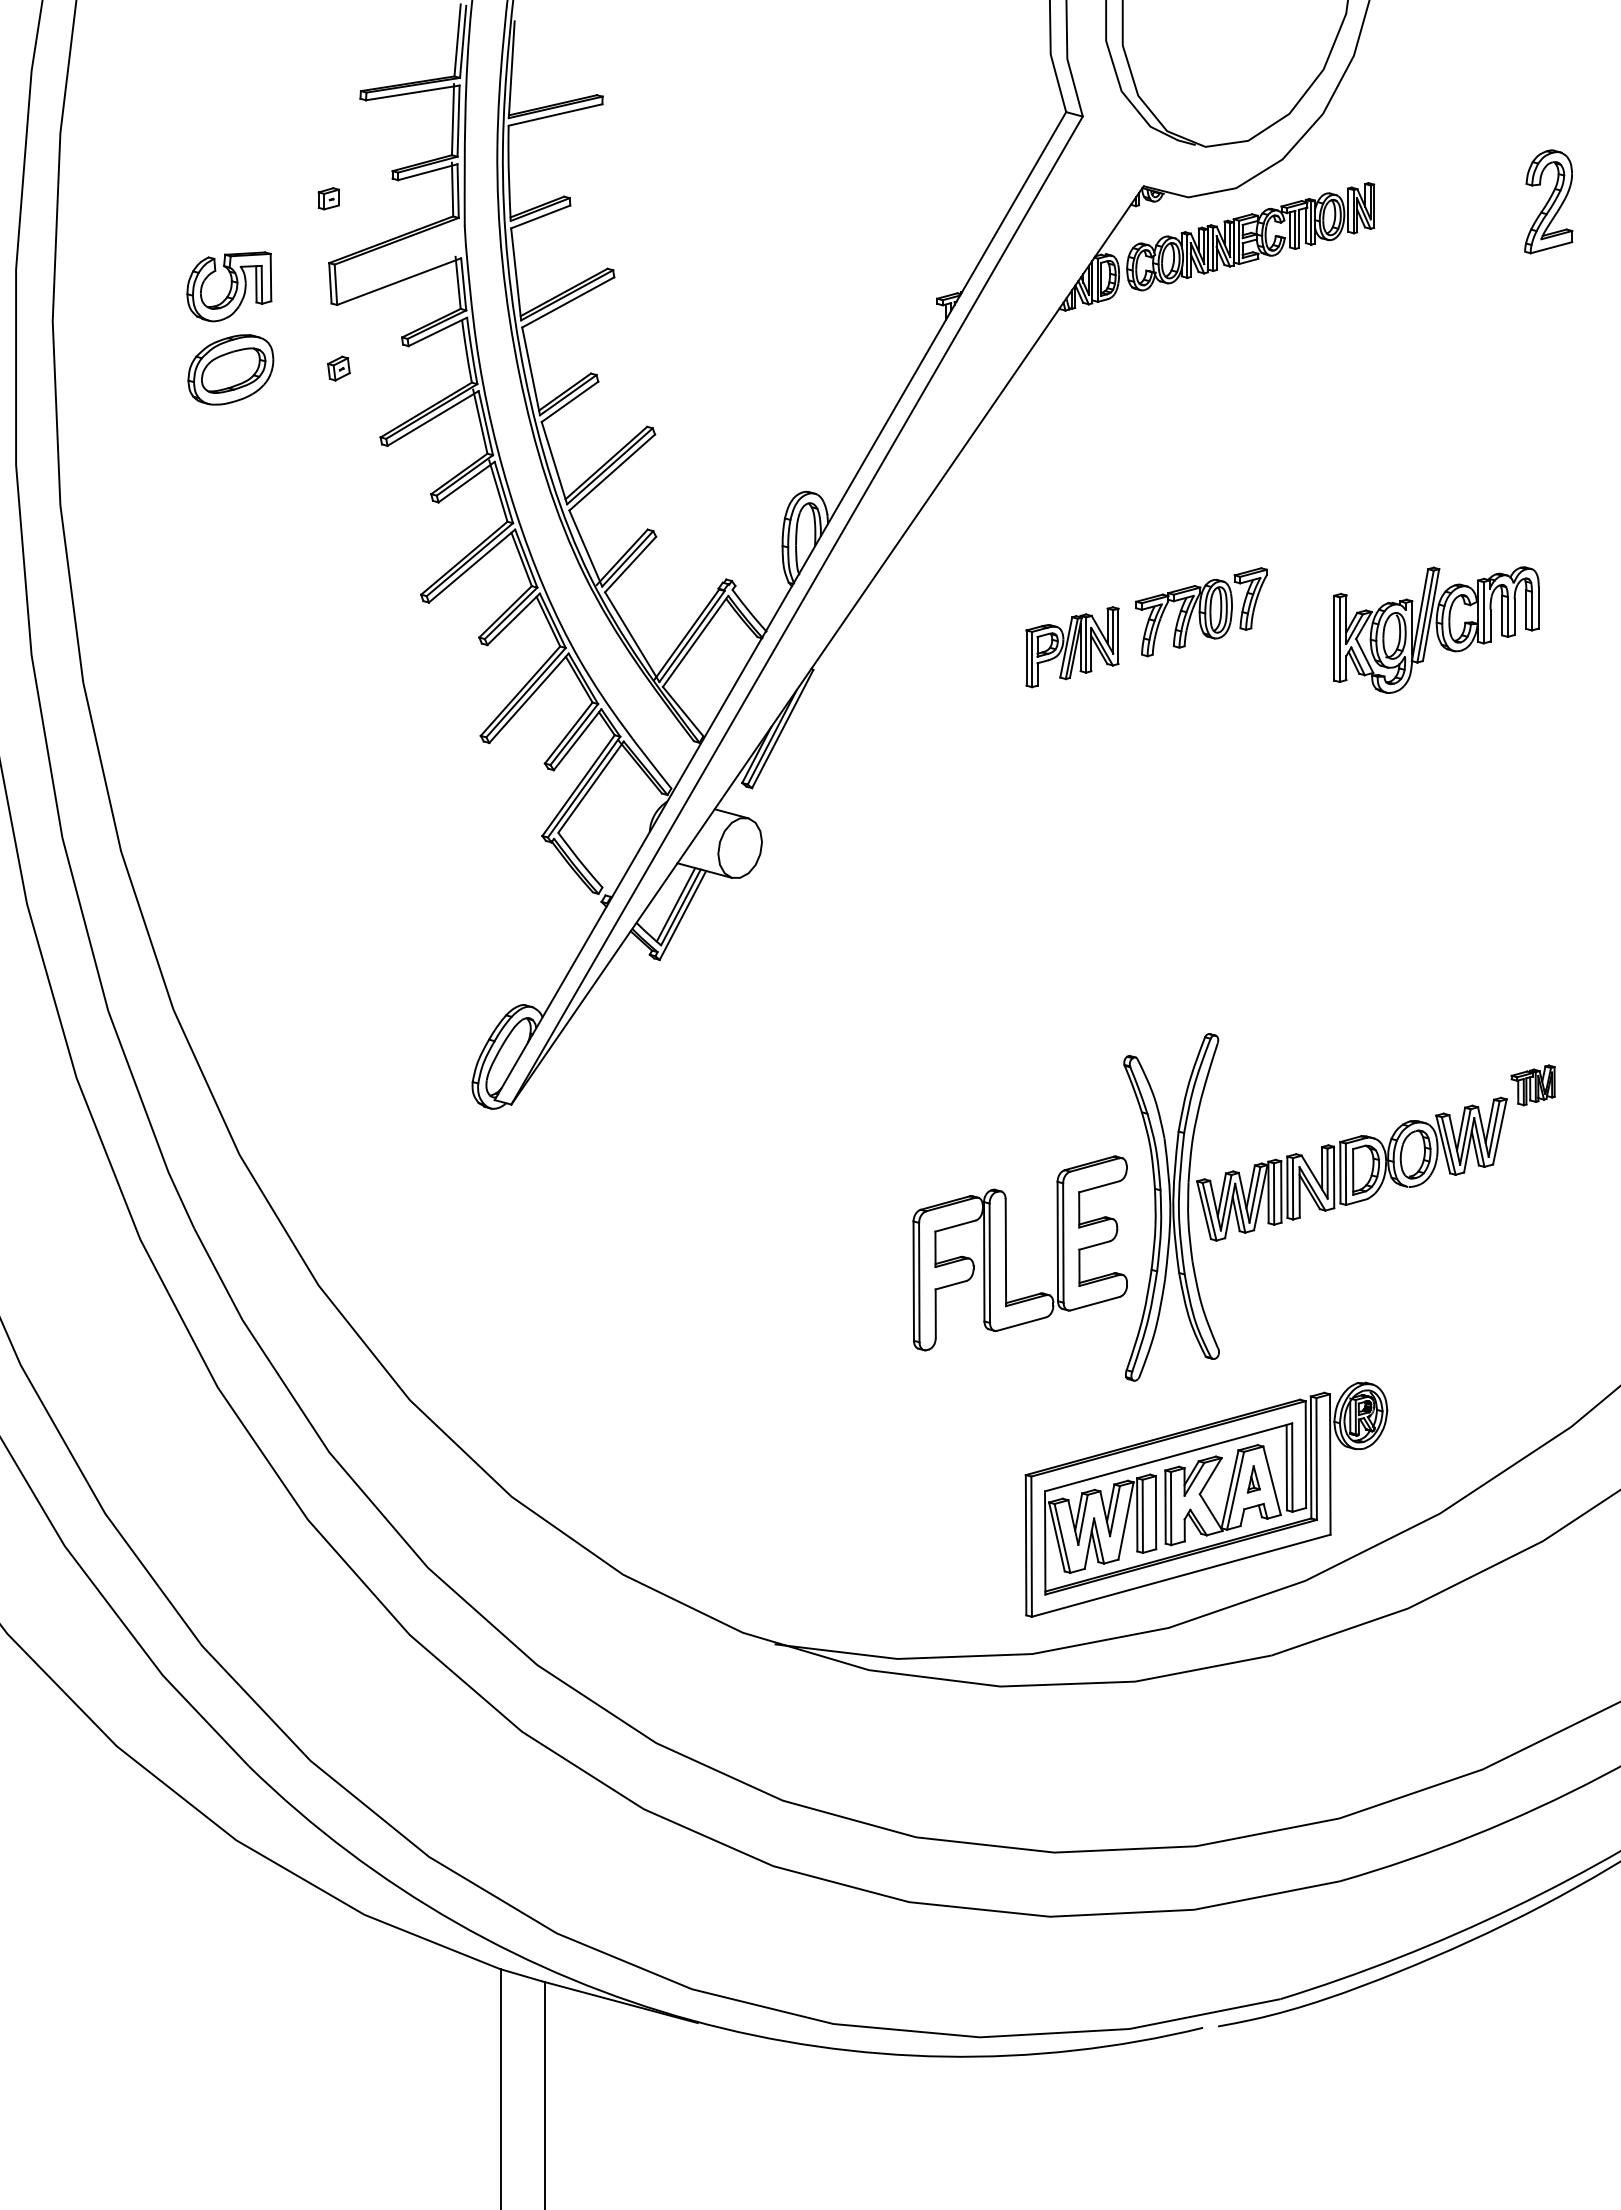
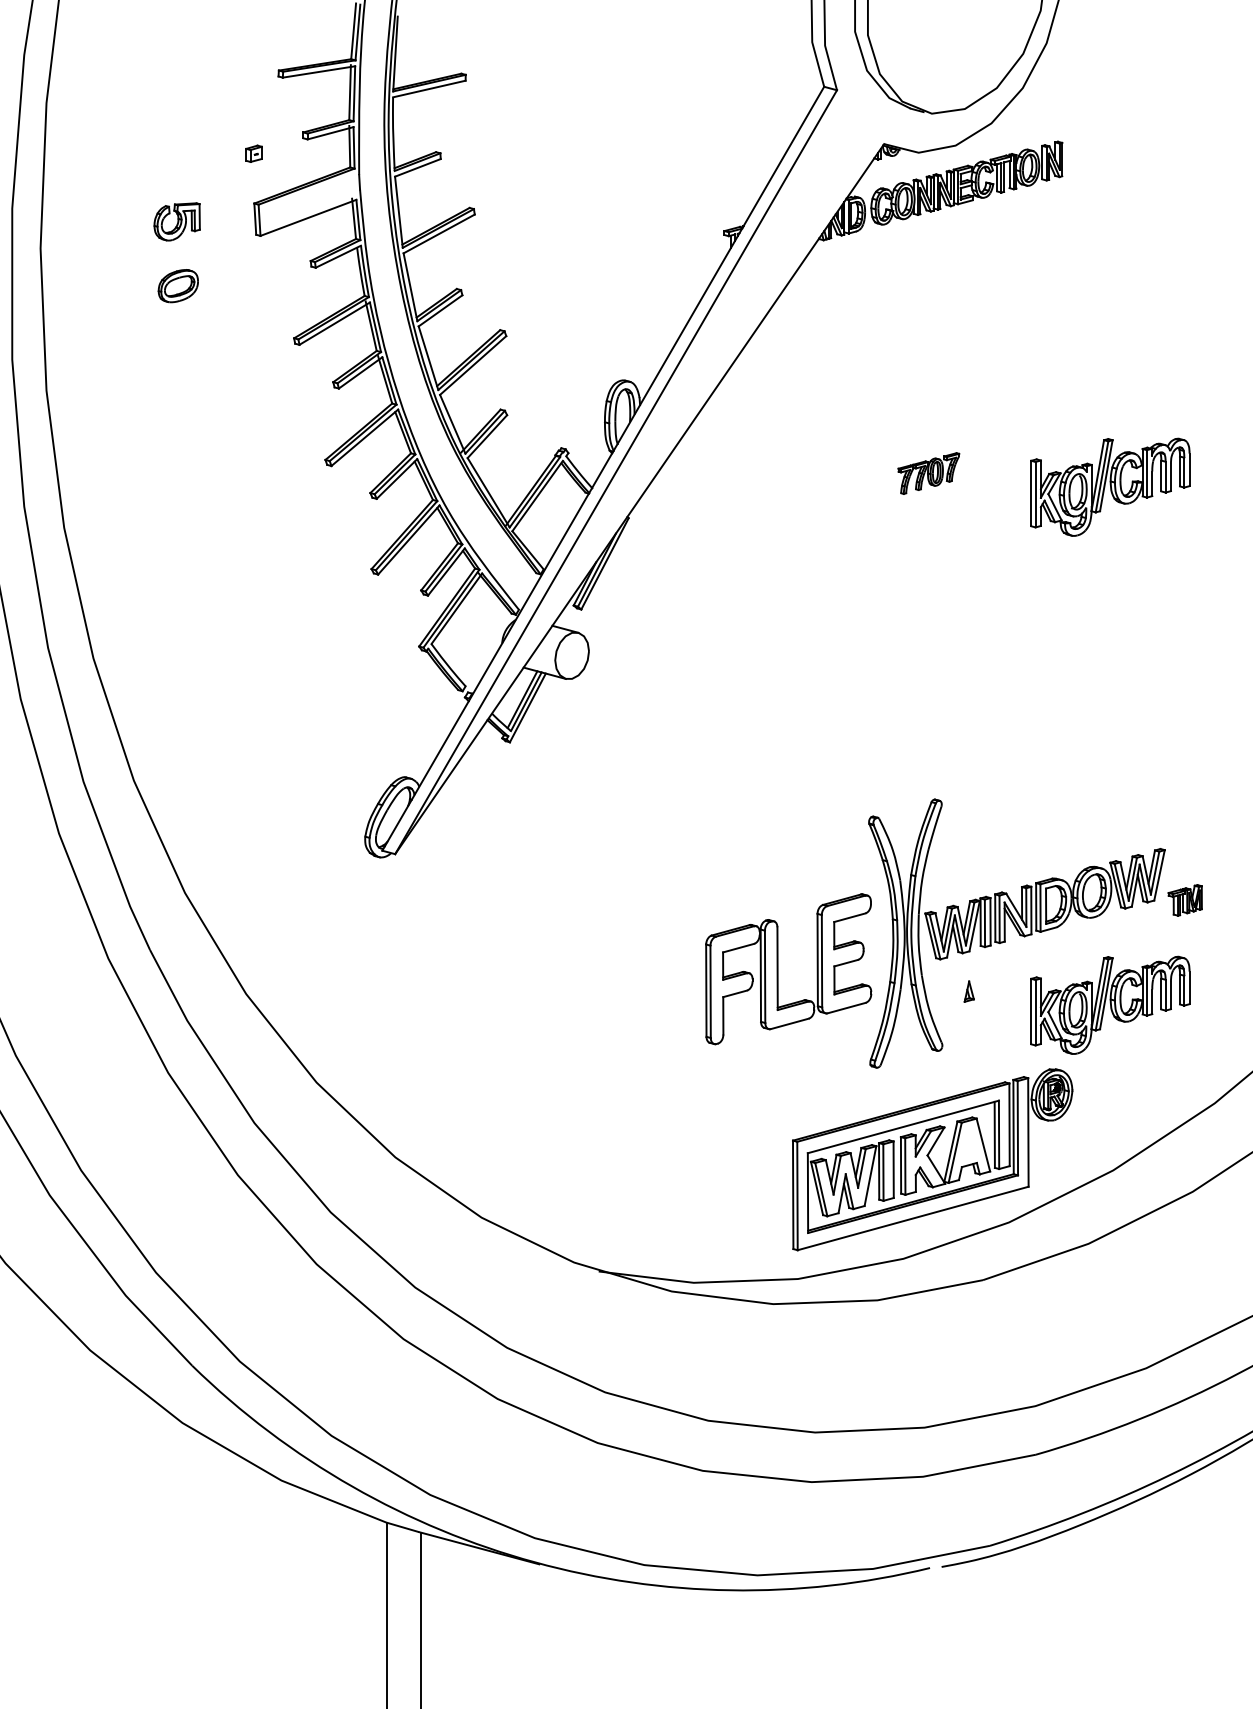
part: (1548, 201) -> (1197, 155), removed
part: (229, 286) -> (177, 221), size x0.7
part: (338, 368) -> (261, 285), removed
part: (230, 369) -> (178, 285), size x0.6
part: (1201, 612) -> (928, 473), size x0.6
part: (1072, 647) -> (829, 500), removed
part: (1532, 1085) -> (1184, 900), moved
part: (1436, 1299) -> (1110, 1004), added
part: (1253, 1479) -> (969, 991), moved

